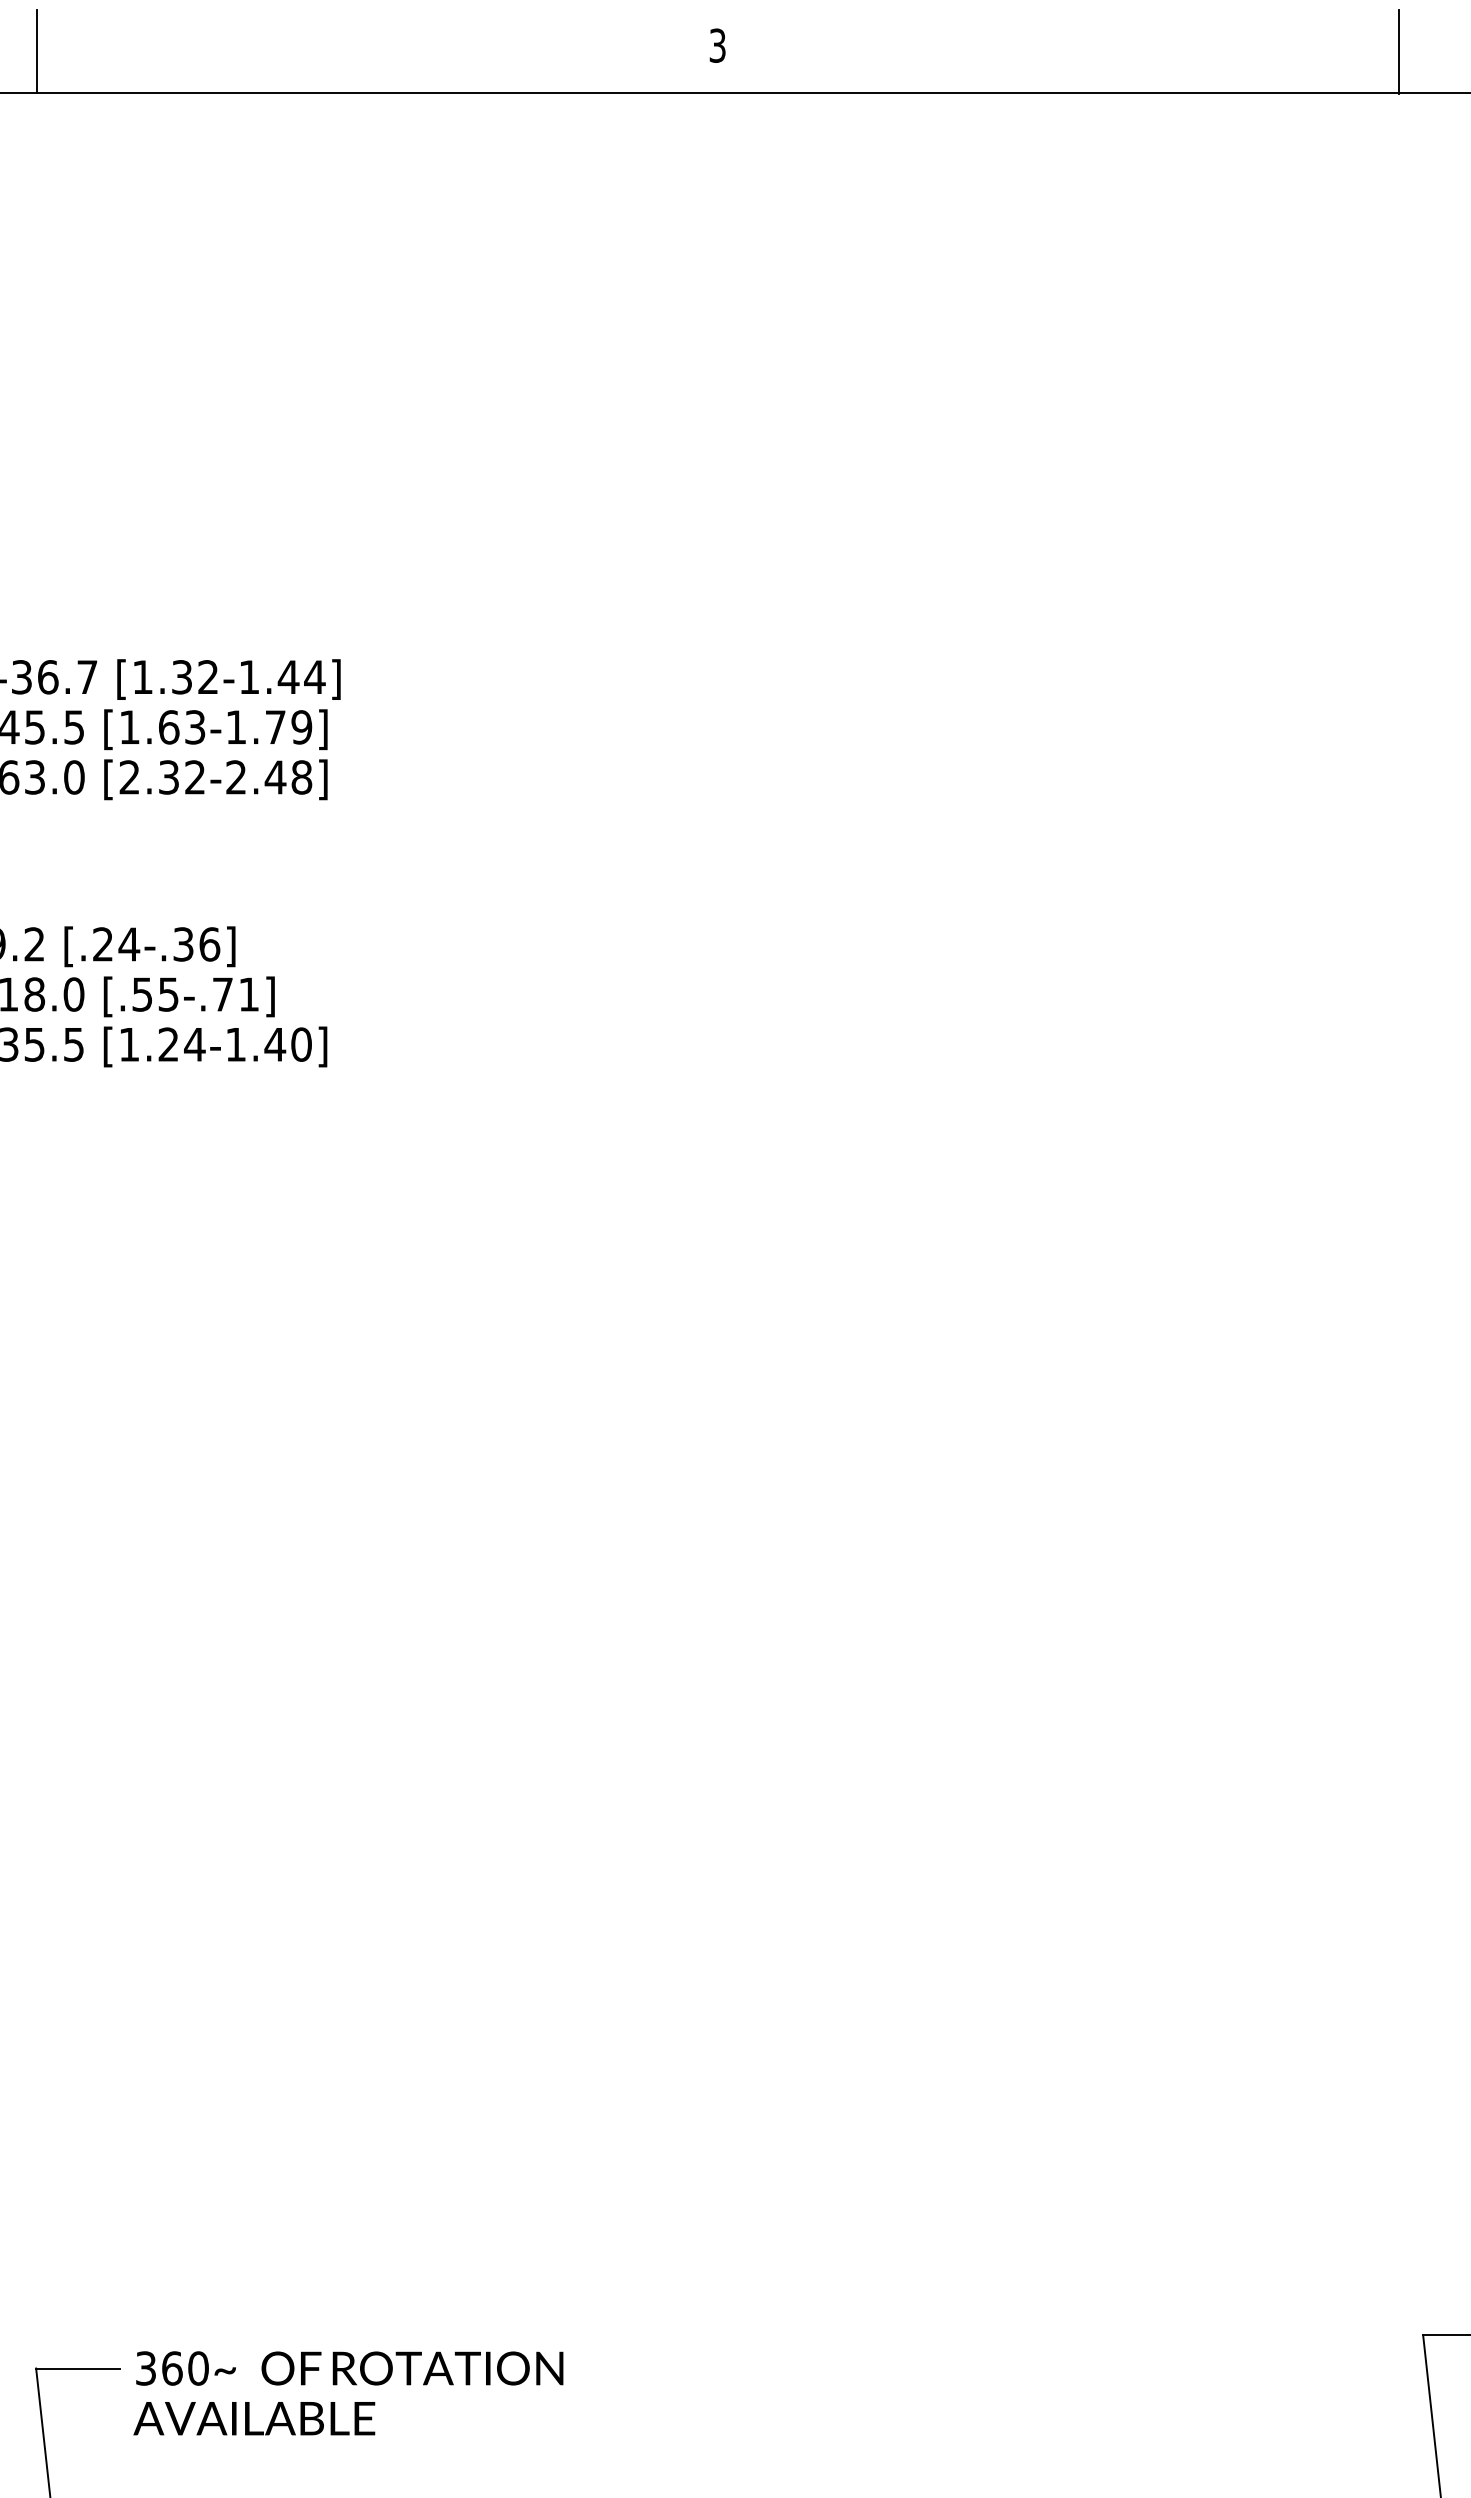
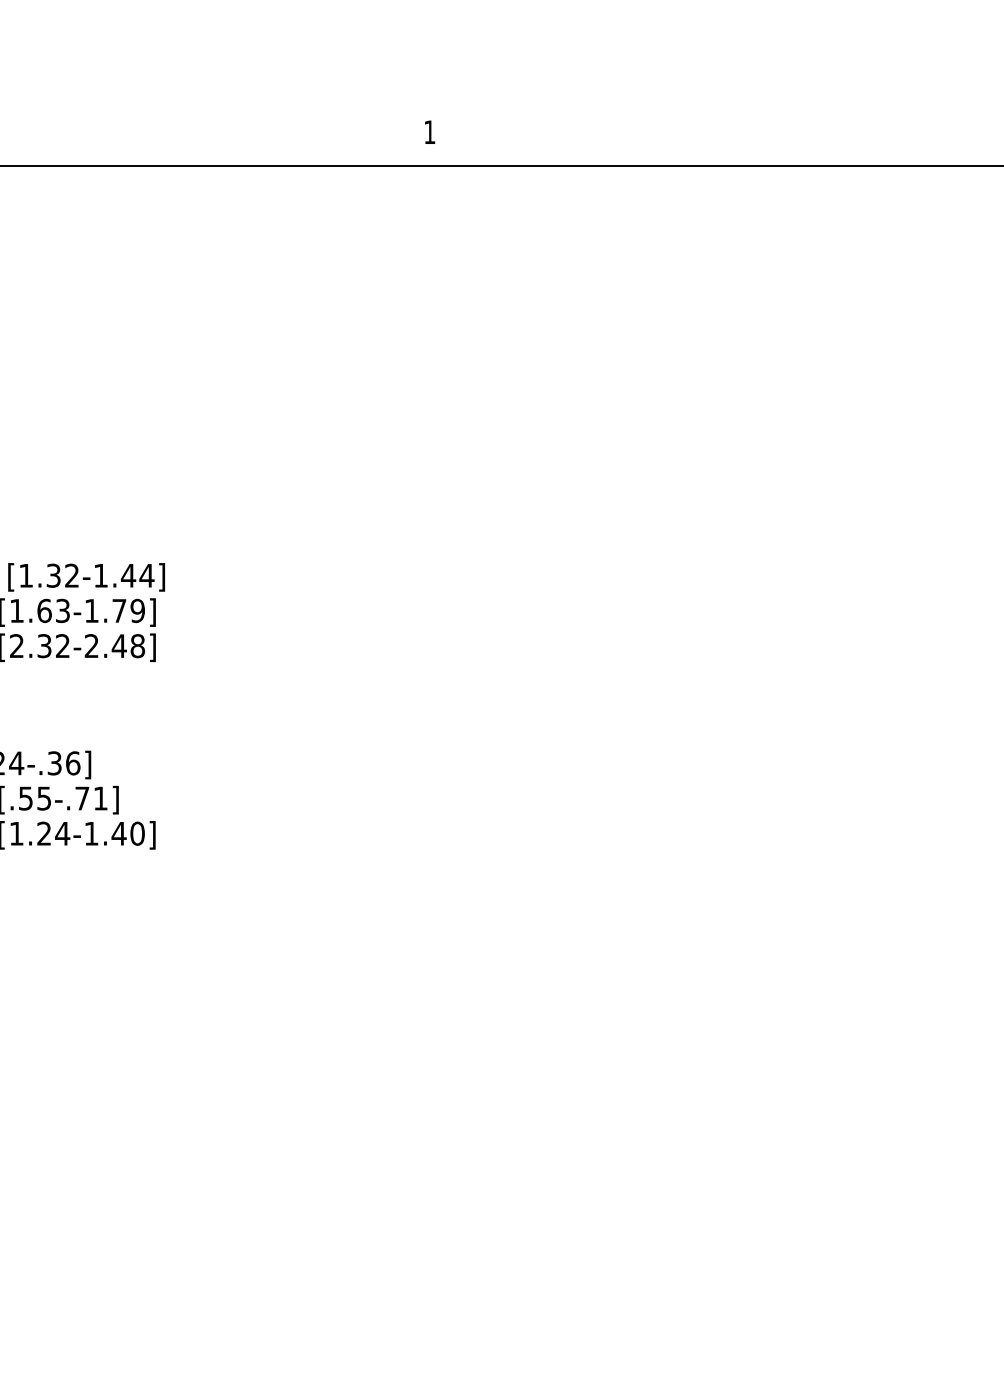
text: (717, 45) -> (429, 132), 3 -> 1
line: (1398, 51) -> (907, 136), removed

